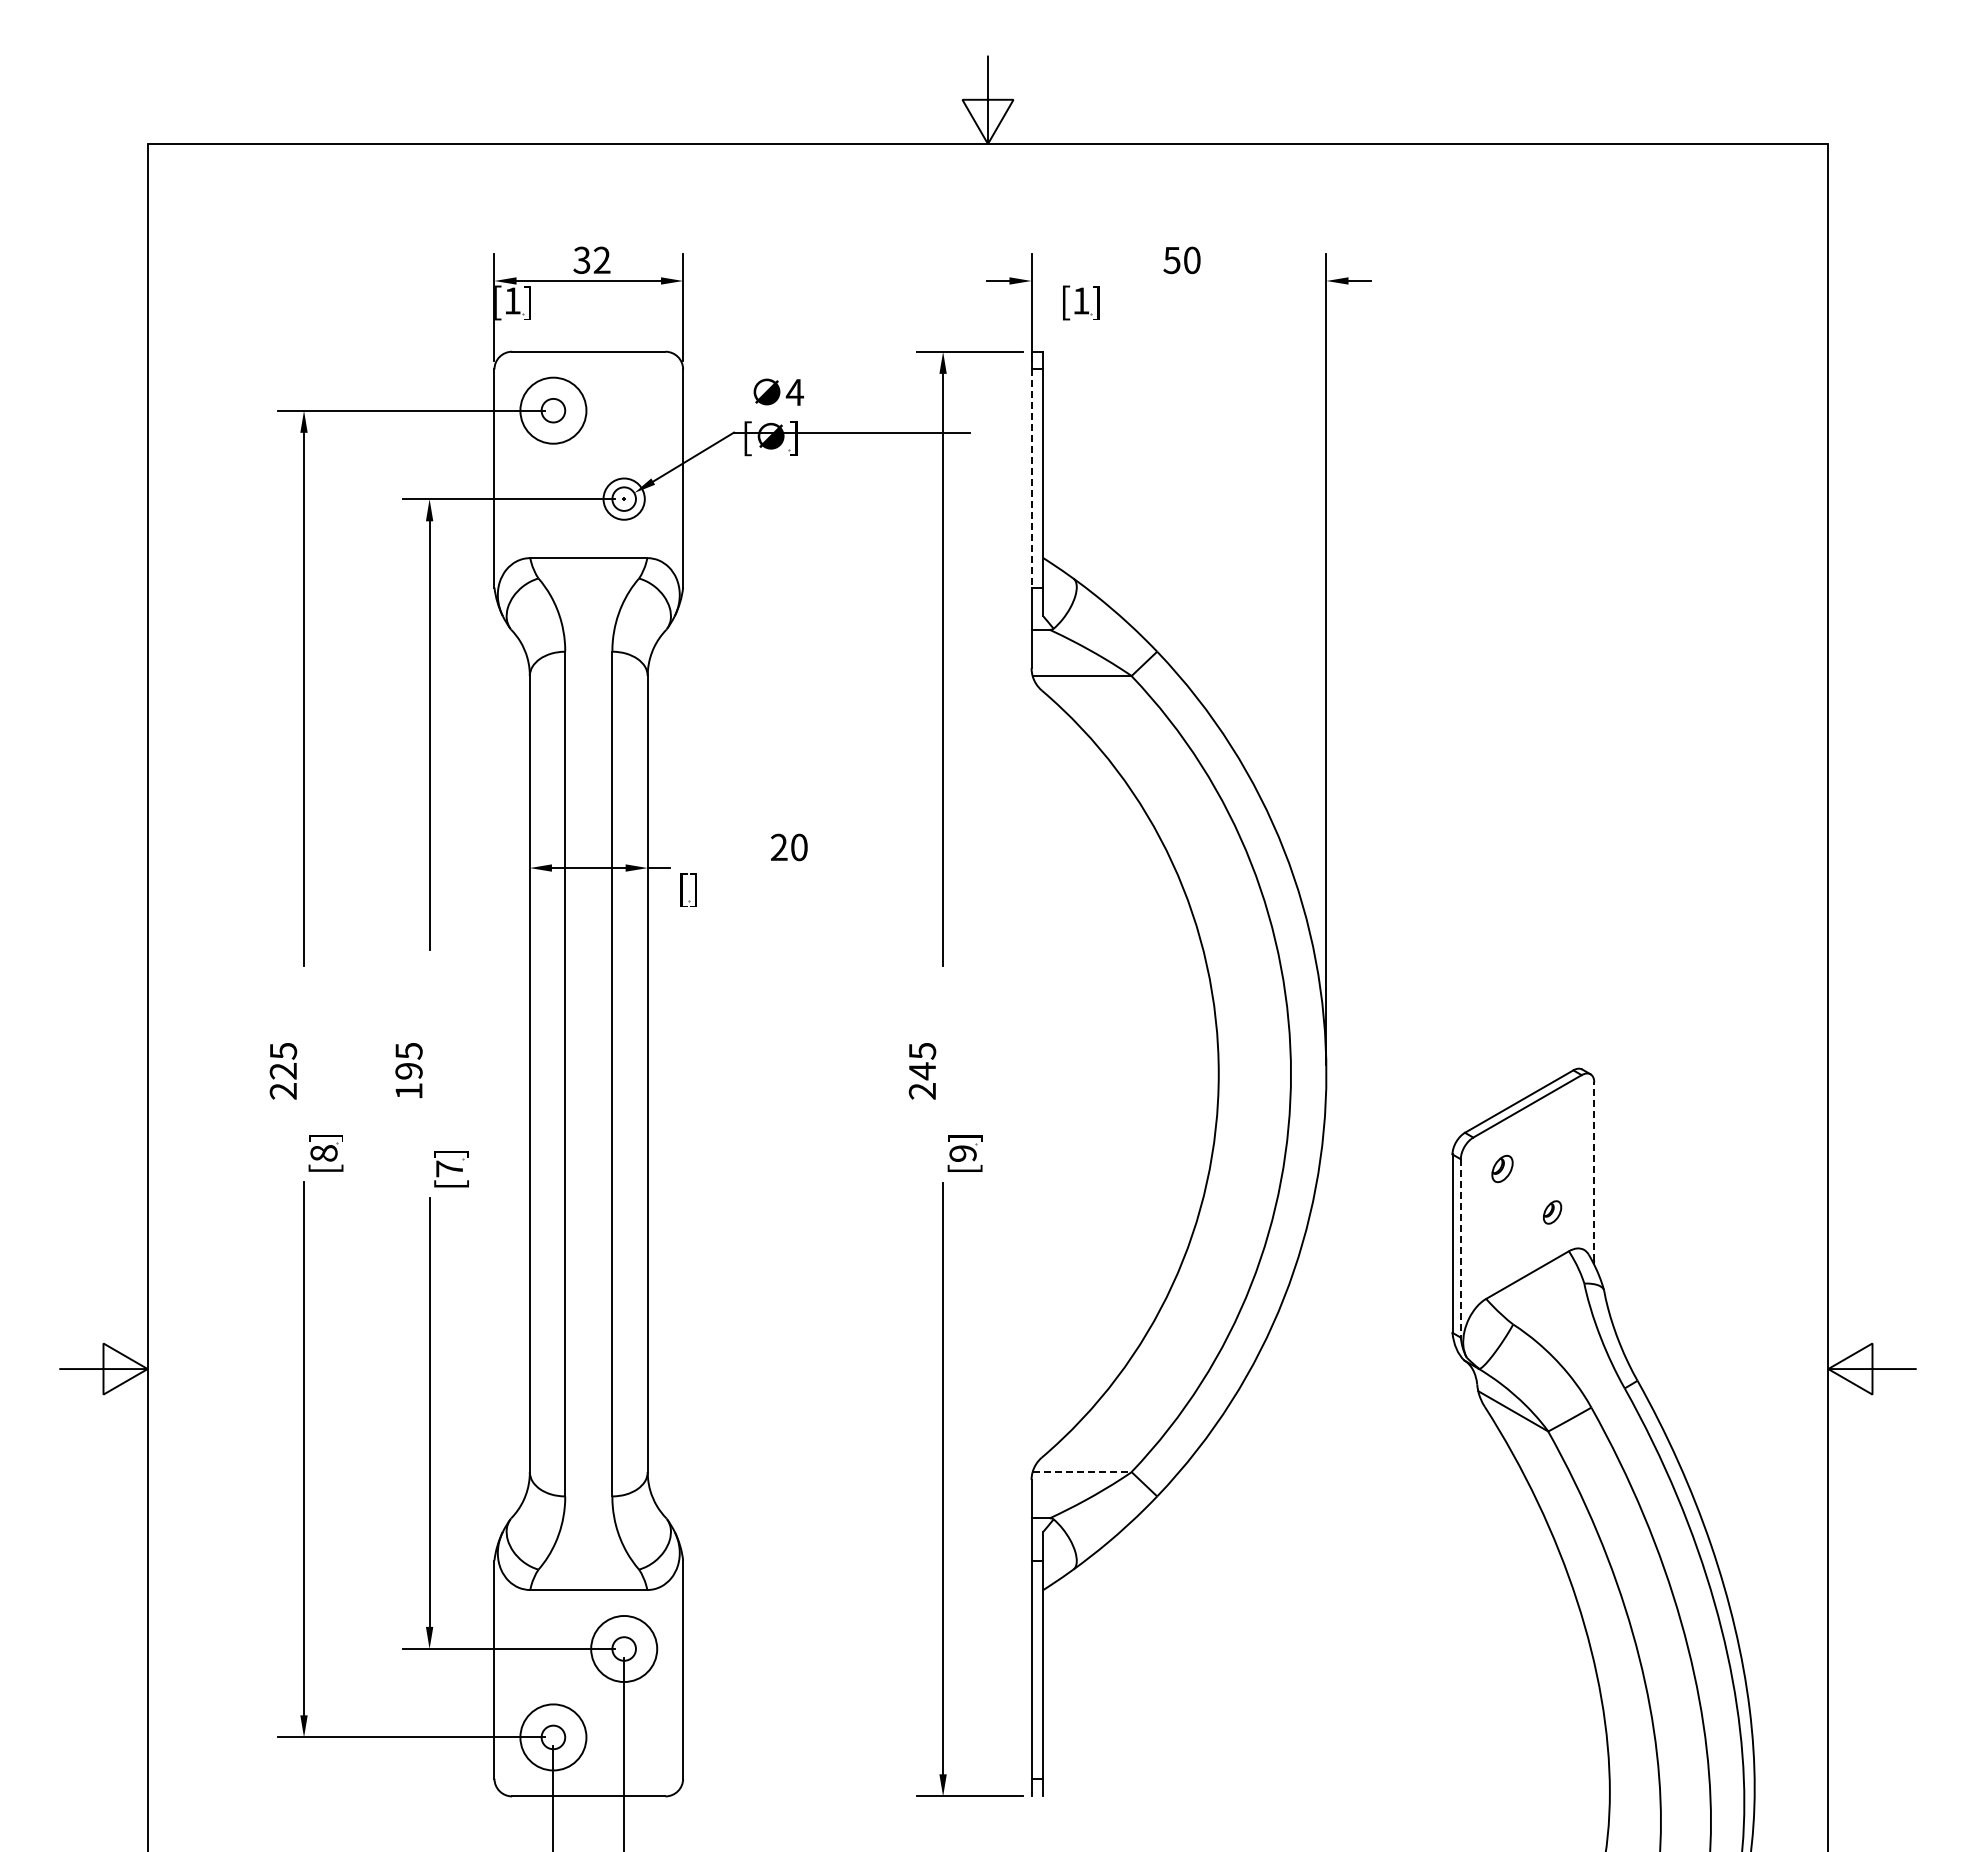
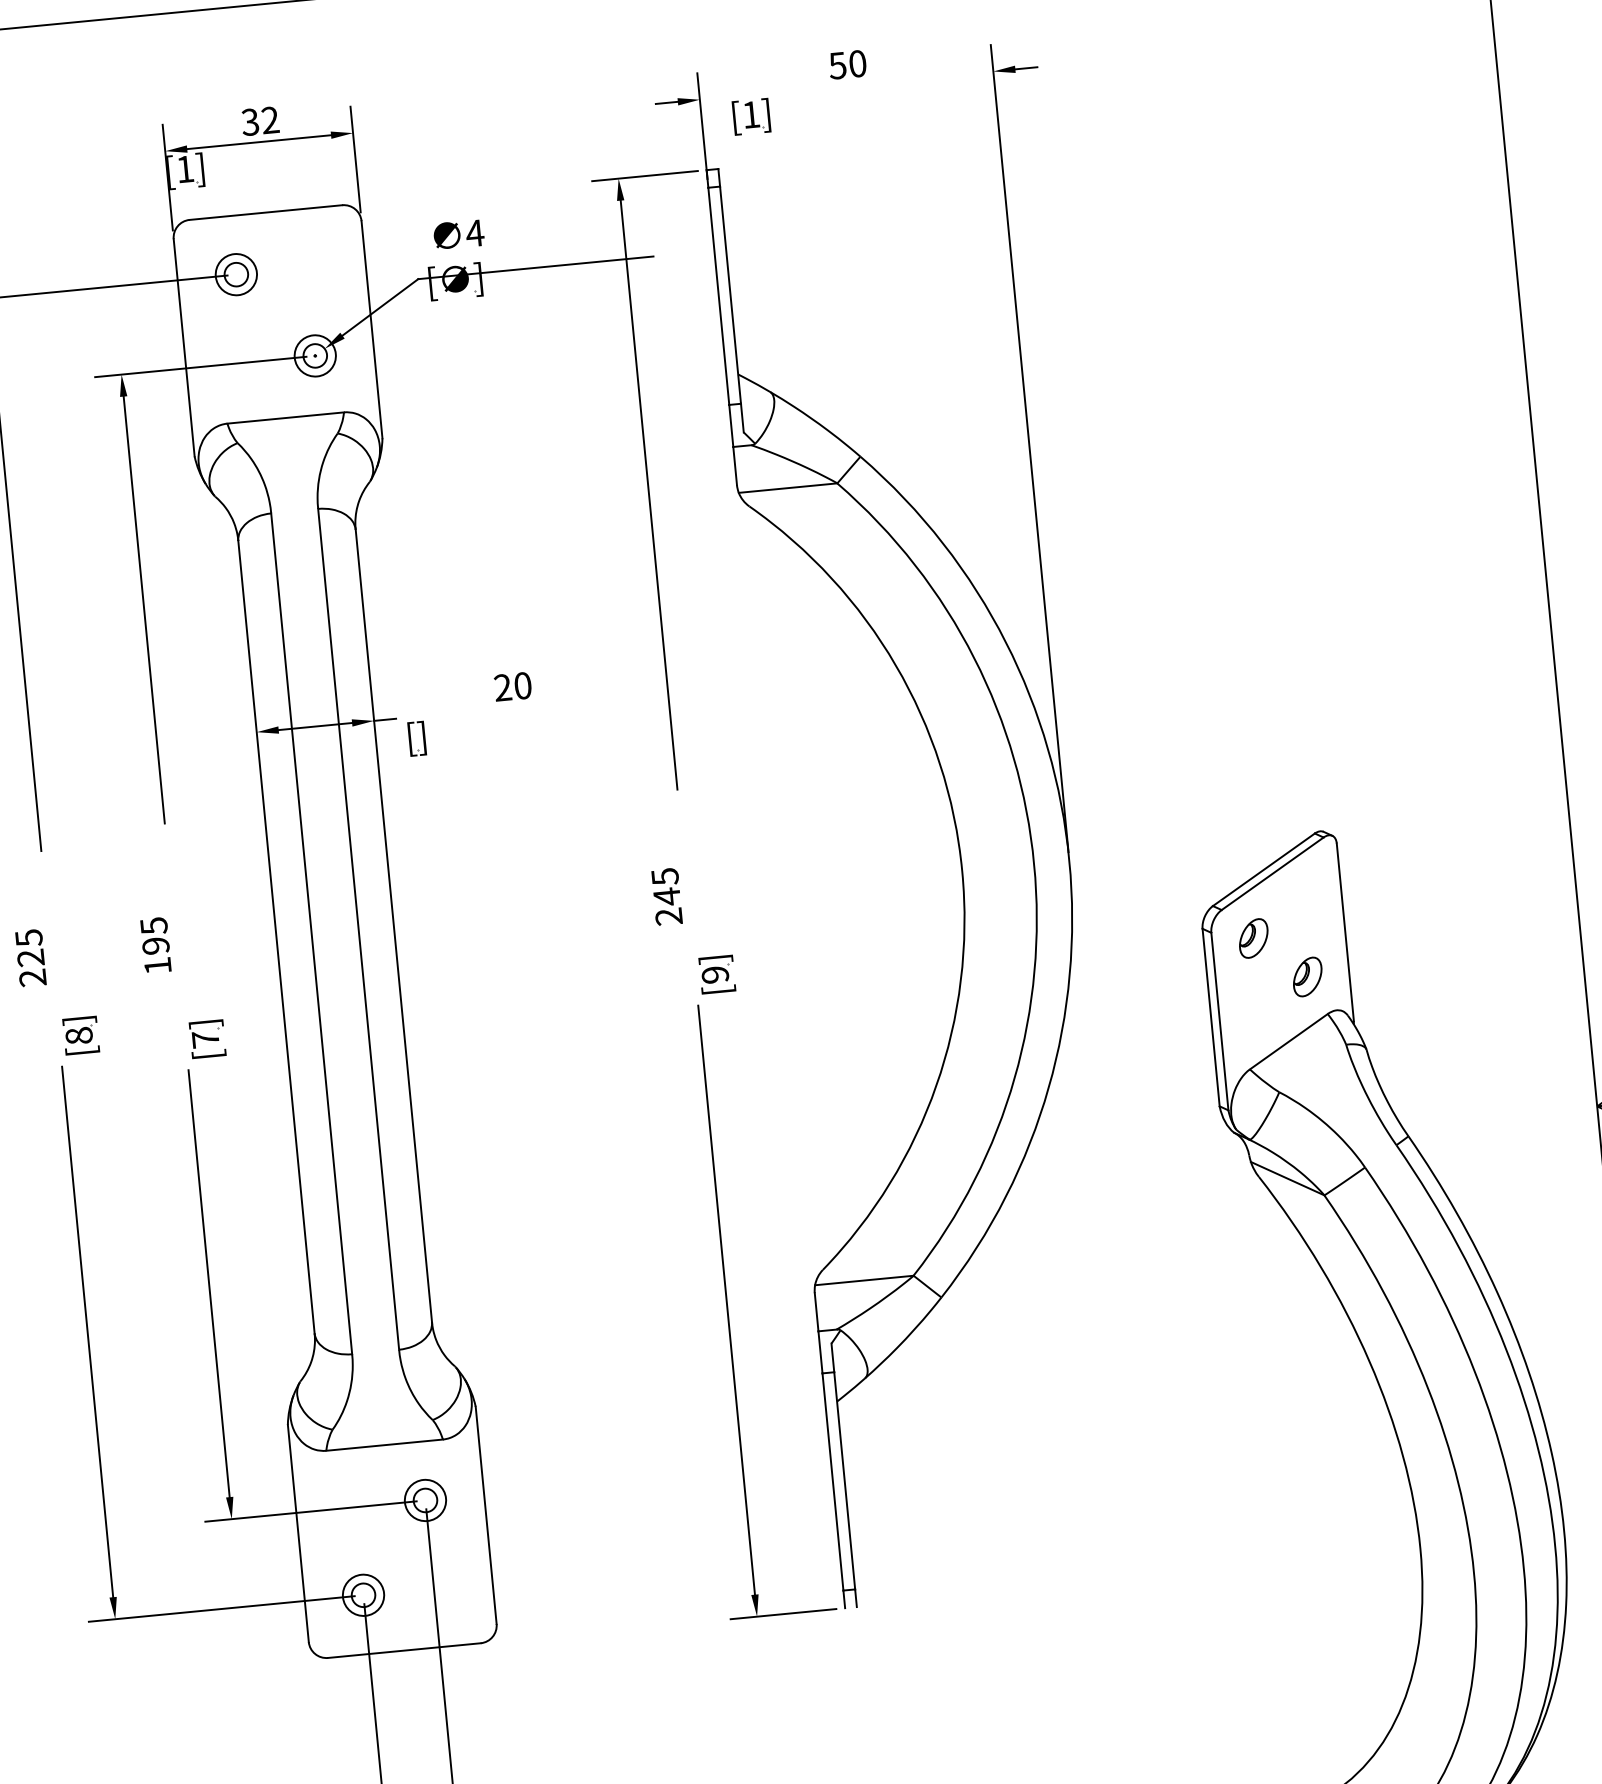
circle: (553, 410) -> (236, 274), size x0.62
line: (1031, 479) -> (718, 297), dashed -> solid
part: (1502, 1168) -> (1253, 938), size x1.43
line: (1594, 1171) -> (1345, 932), dashed -> solid
part: (1552, 1212) -> (1307, 977), size x1.67
line: (1460, 1248) -> (1219, 1021), dashed -> solid
line: (1082, 1472) -> (864, 1280), dashed -> solid
circle: (623, 1648) -> (424, 1500), size x0.62
circle: (553, 1737) -> (363, 1595), size x0.62

